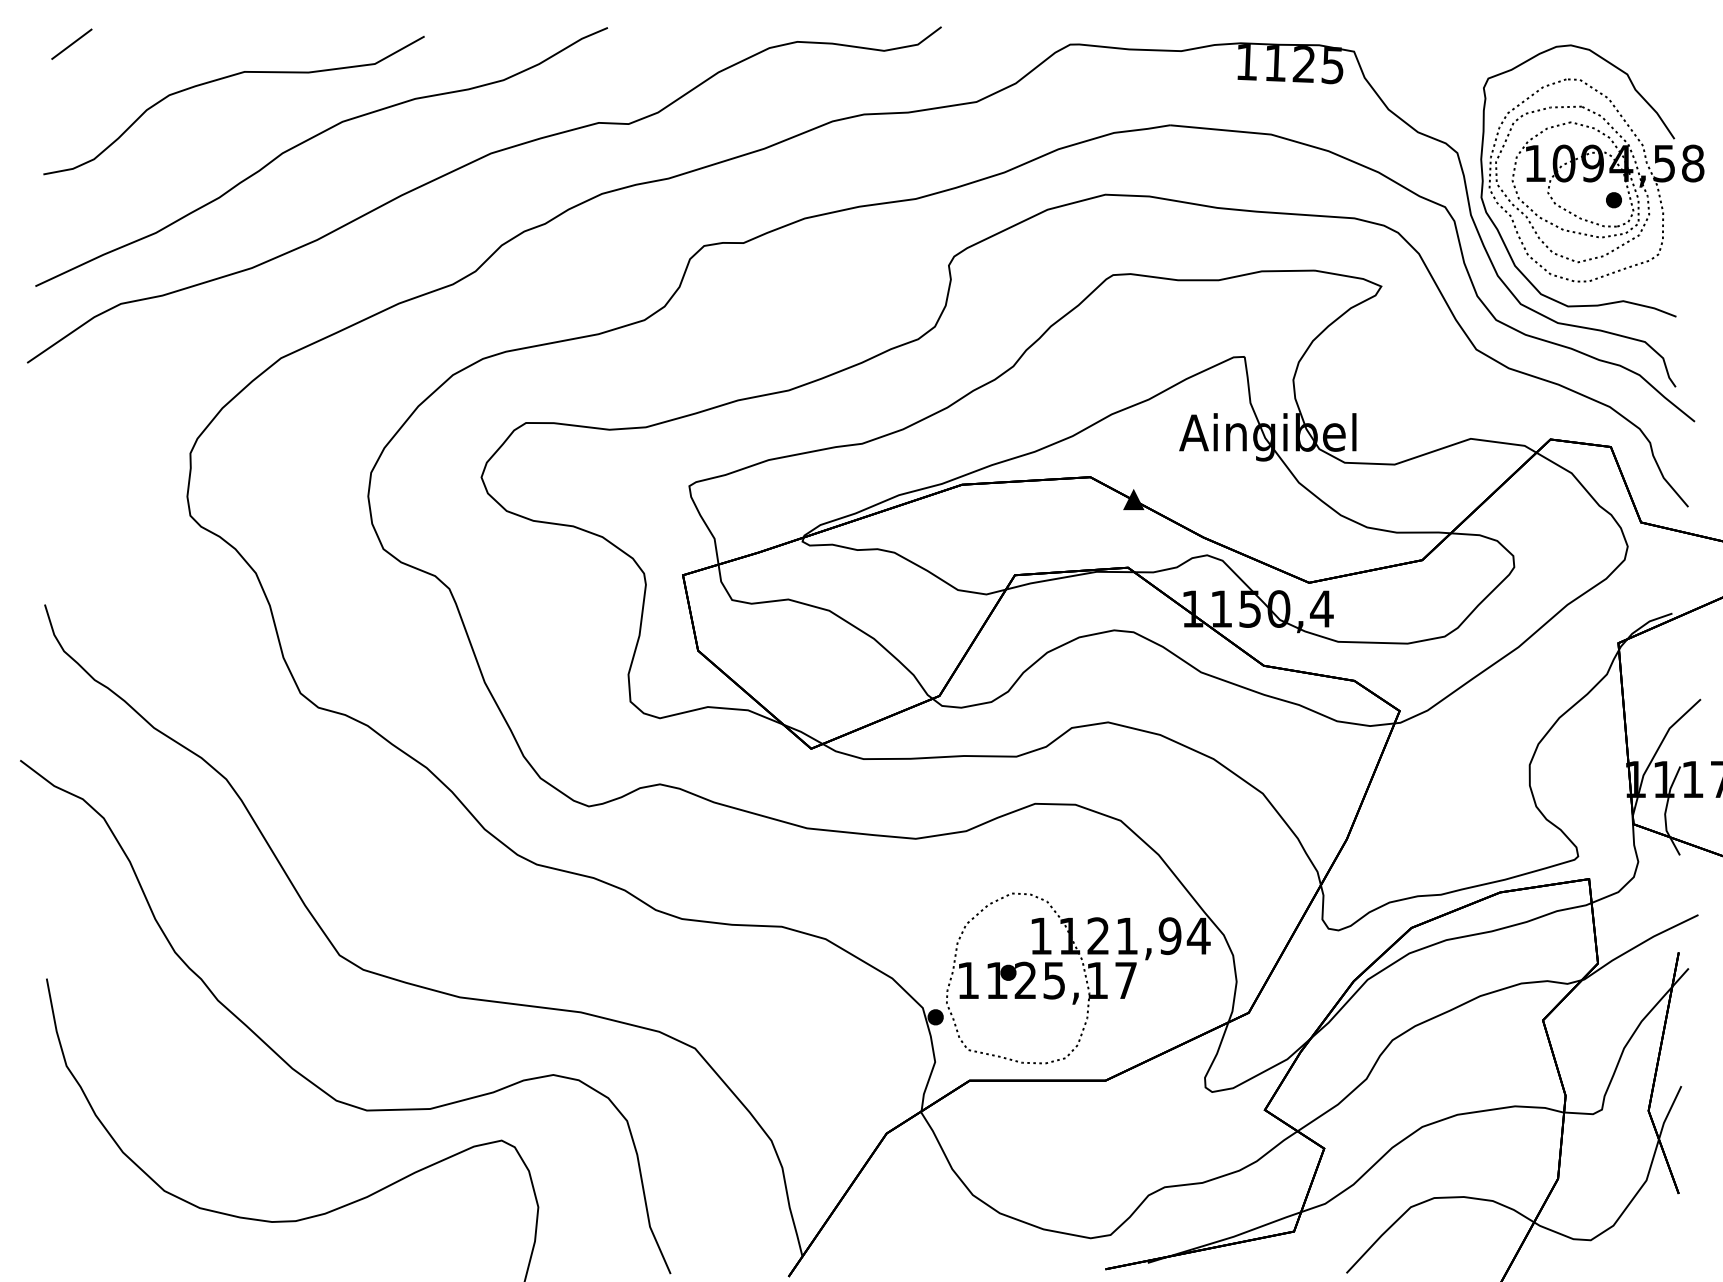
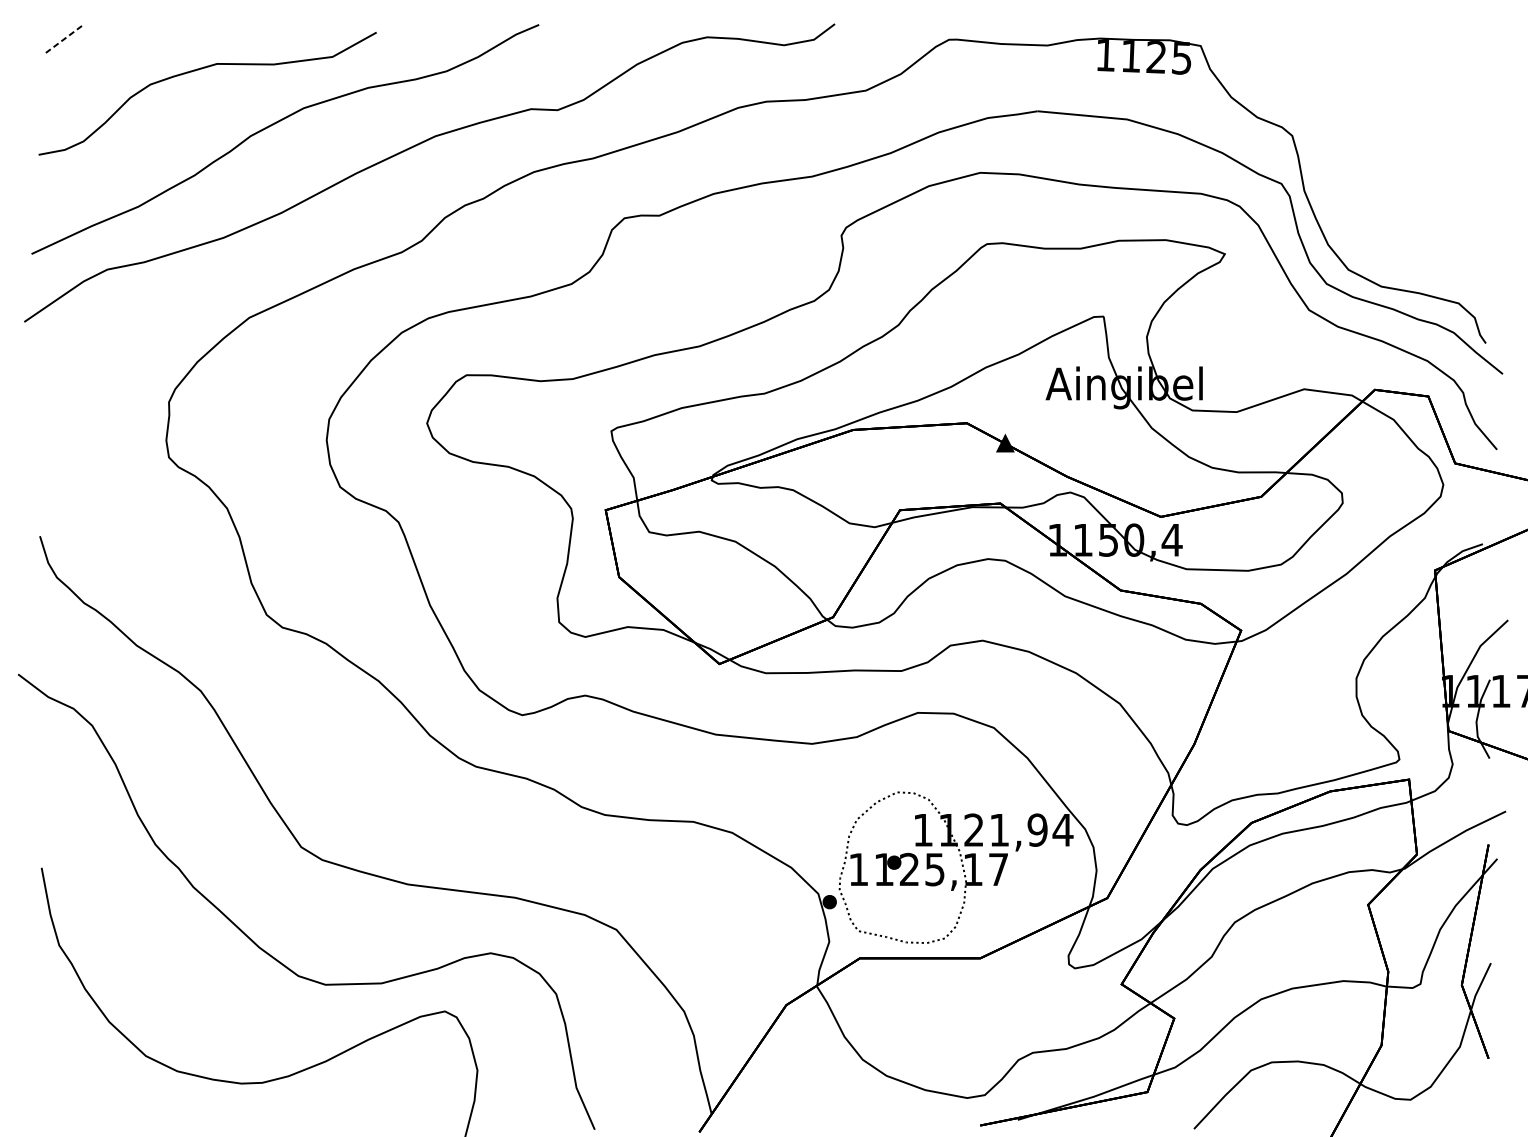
line: (71, 44) -> (63, 39), solid -> dashed
part: (1592, 180) -> (1412, 160), removed

